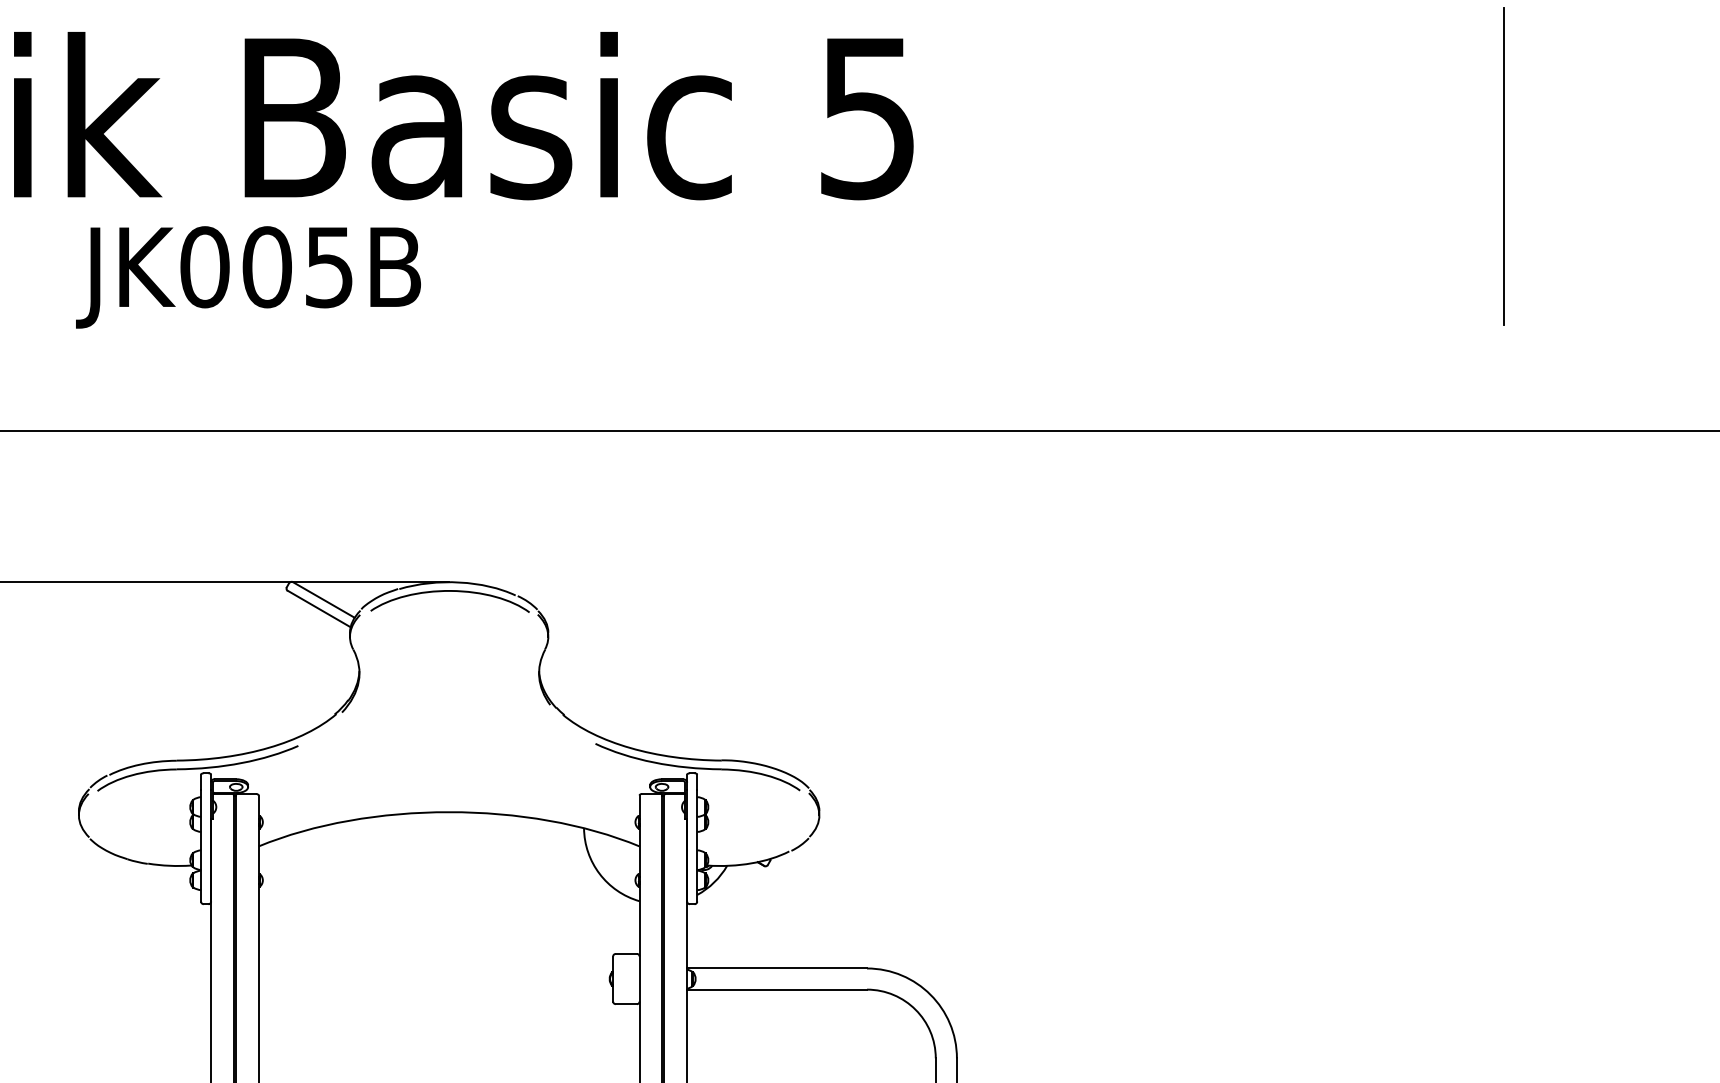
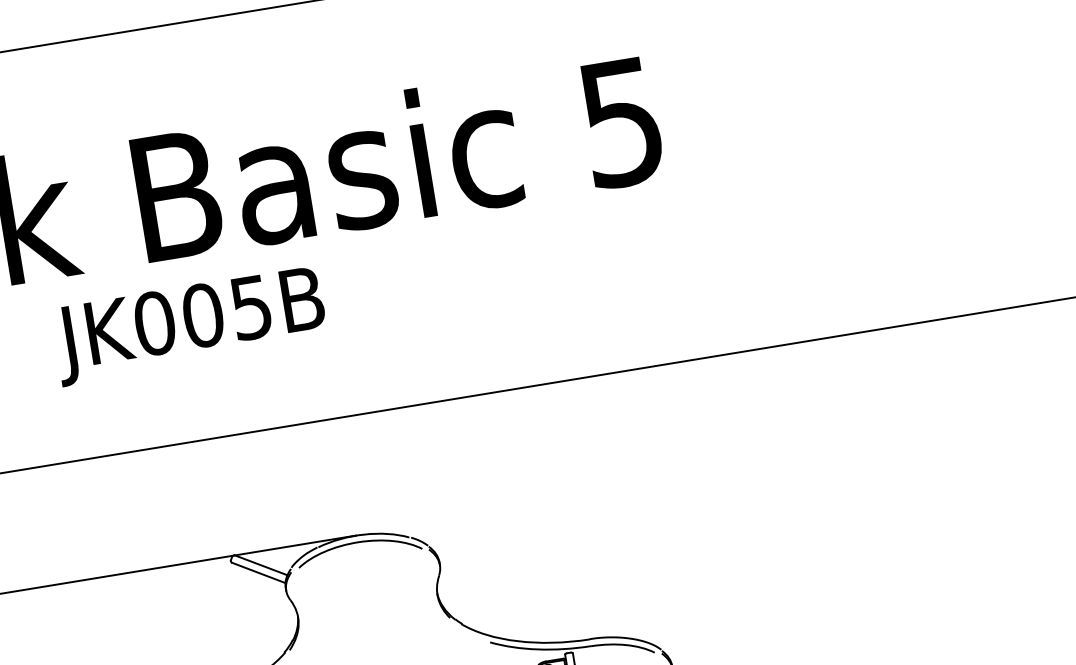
text: (248, 277) -> (189, 325), moved

